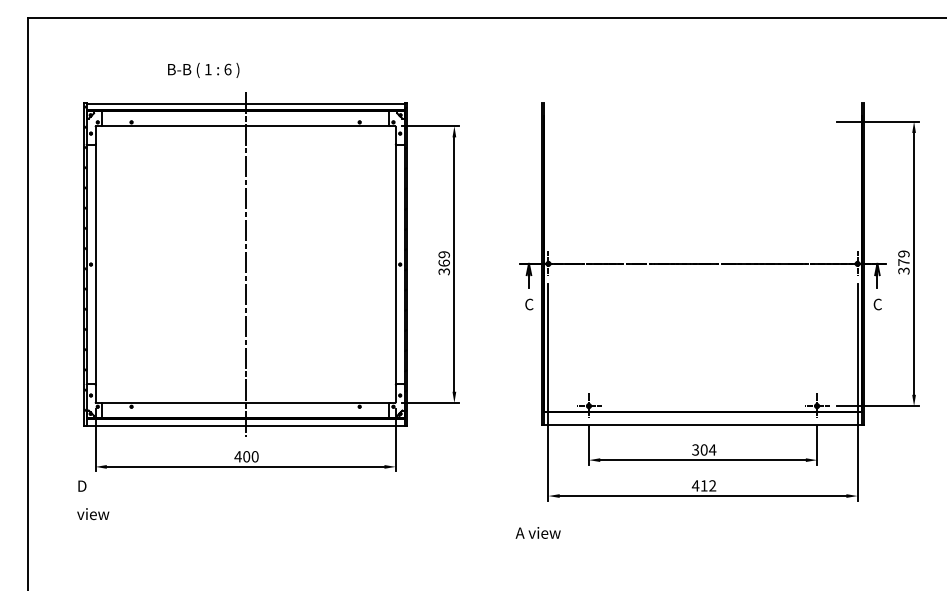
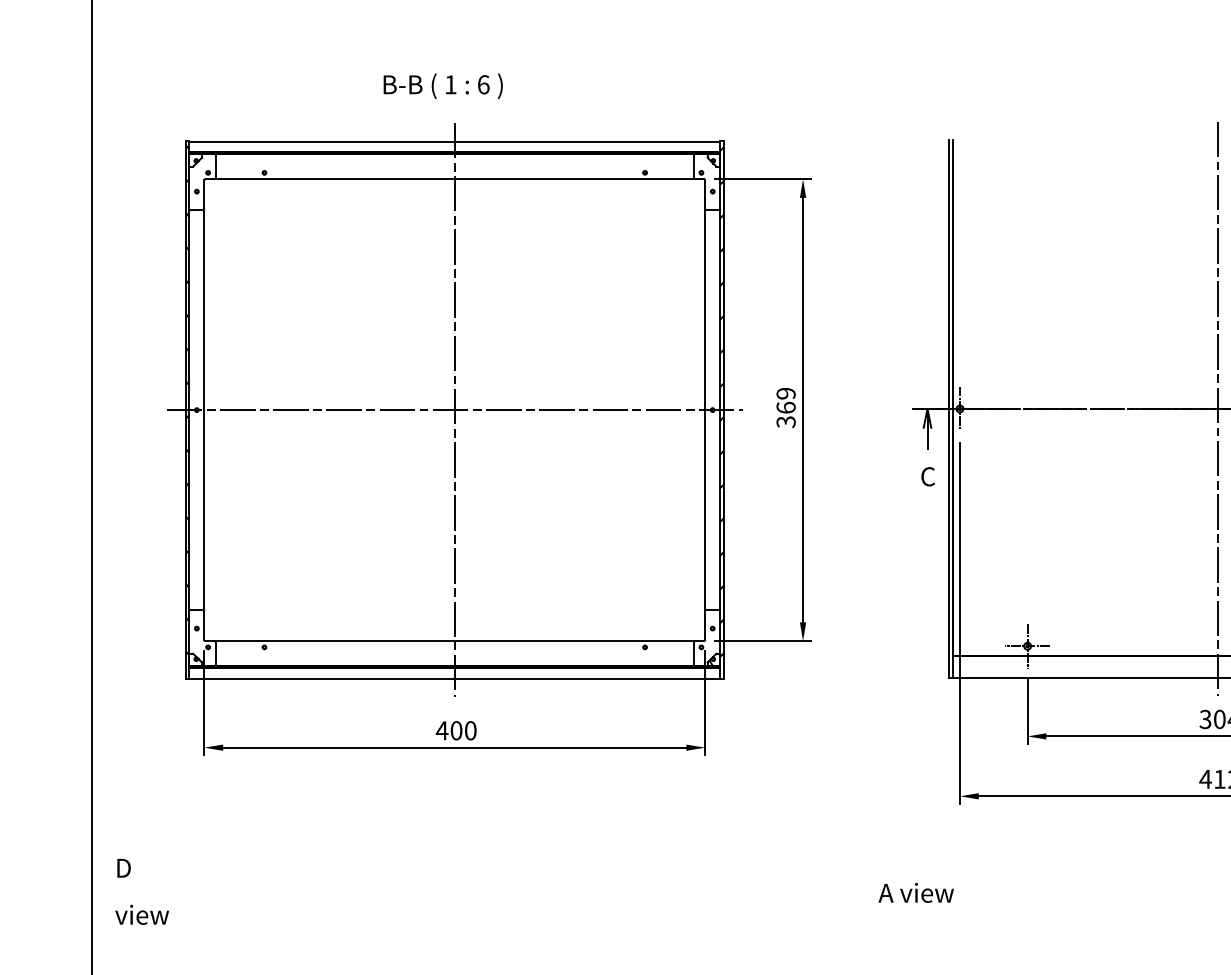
text: (203, 69) -> (442, 84), moved
line: (703, 263) -> (1218, 408), added
line: (245, 264) -> (454, 409), added
text: (93, 500) -> (142, 892), moved
text: (537, 532) -> (915, 892), moved

